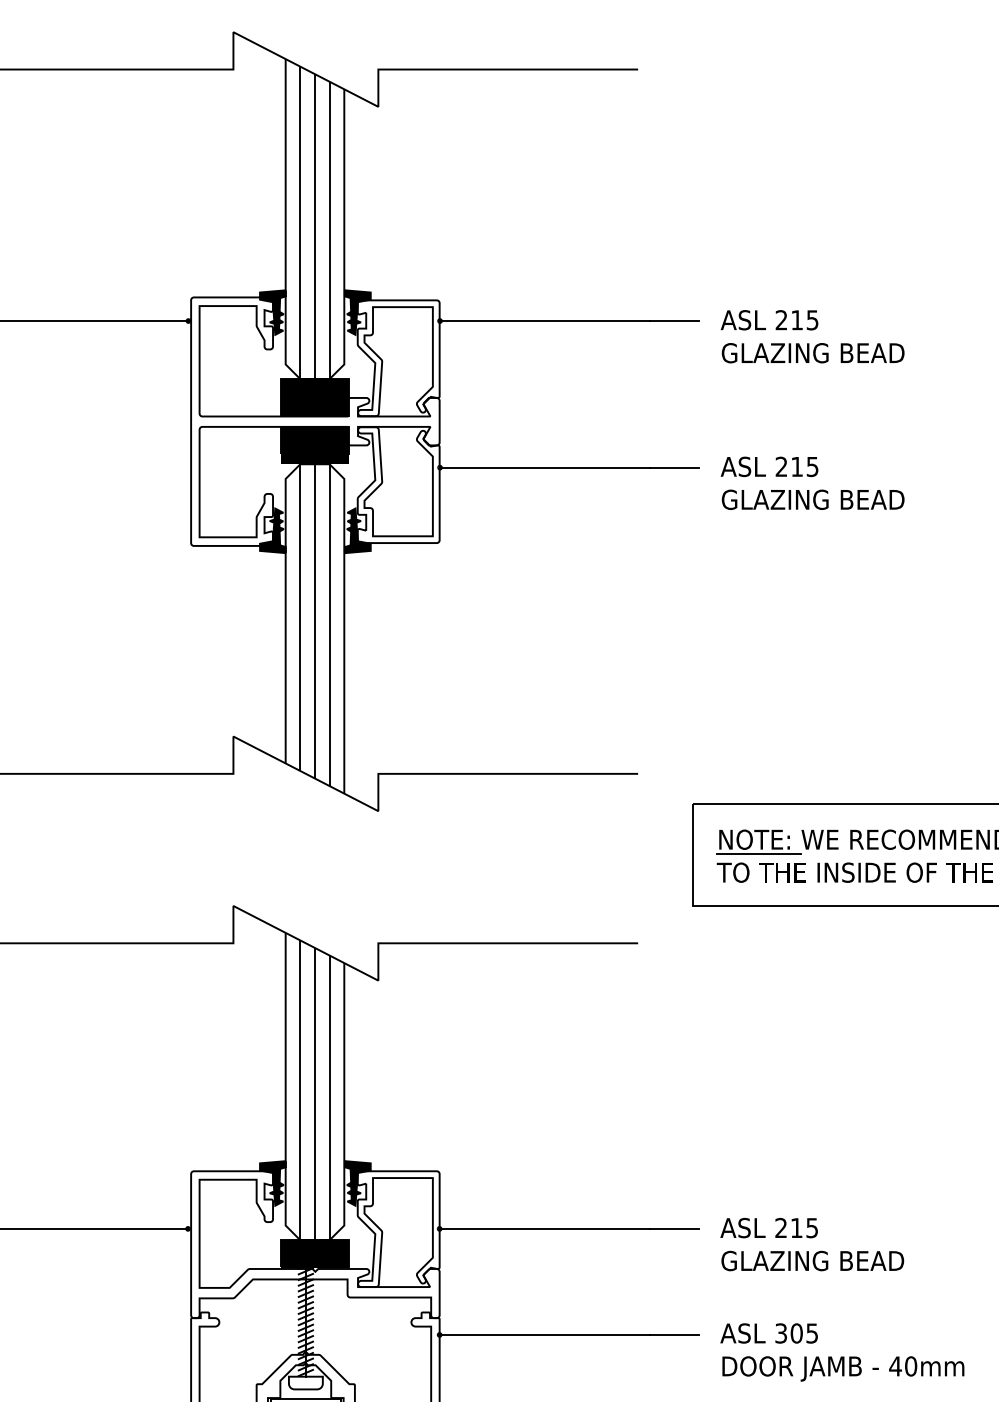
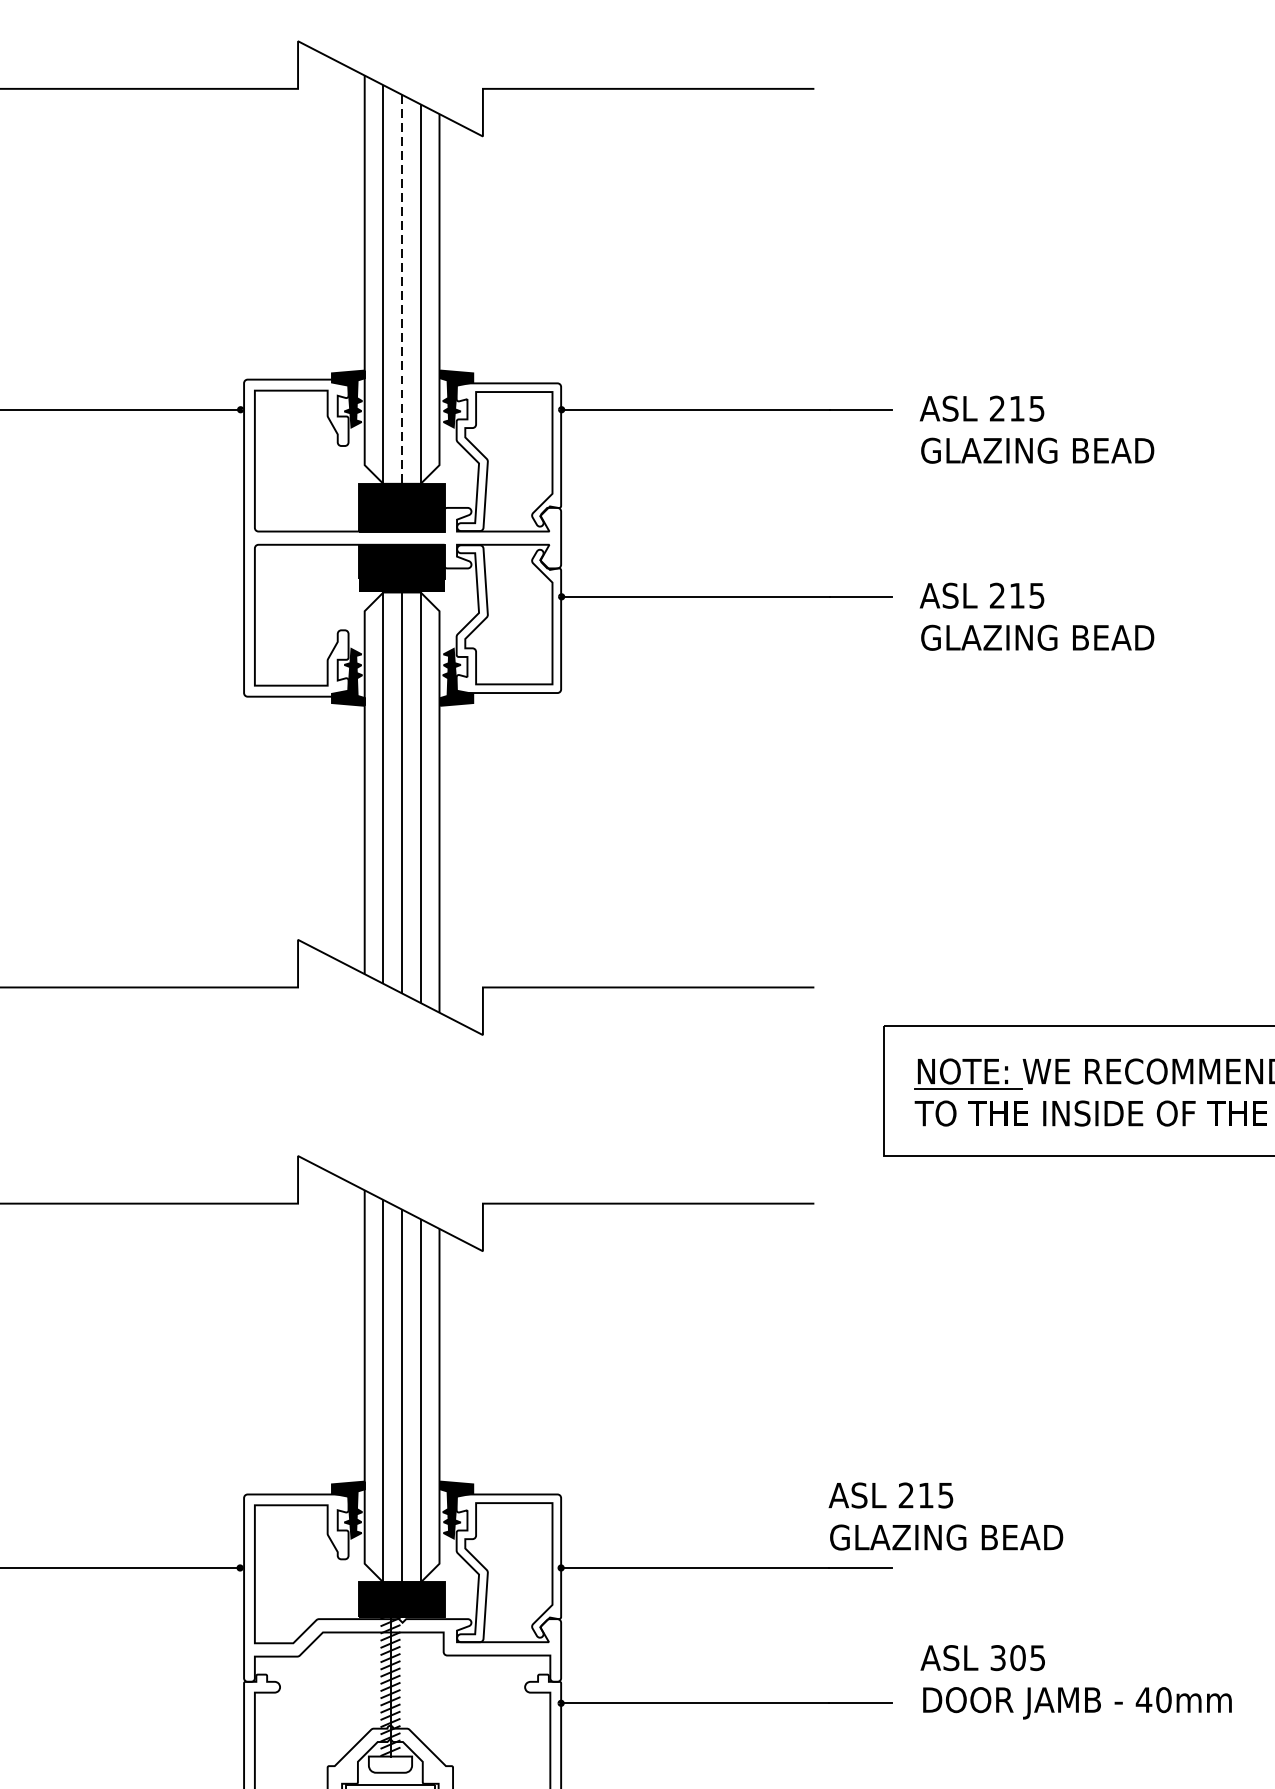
line: (314, 227) -> (401, 290), solid -> dashed
text: (812, 1244) -> (946, 1516), moved
text: (842, 1352) -> (1076, 1682), moved

